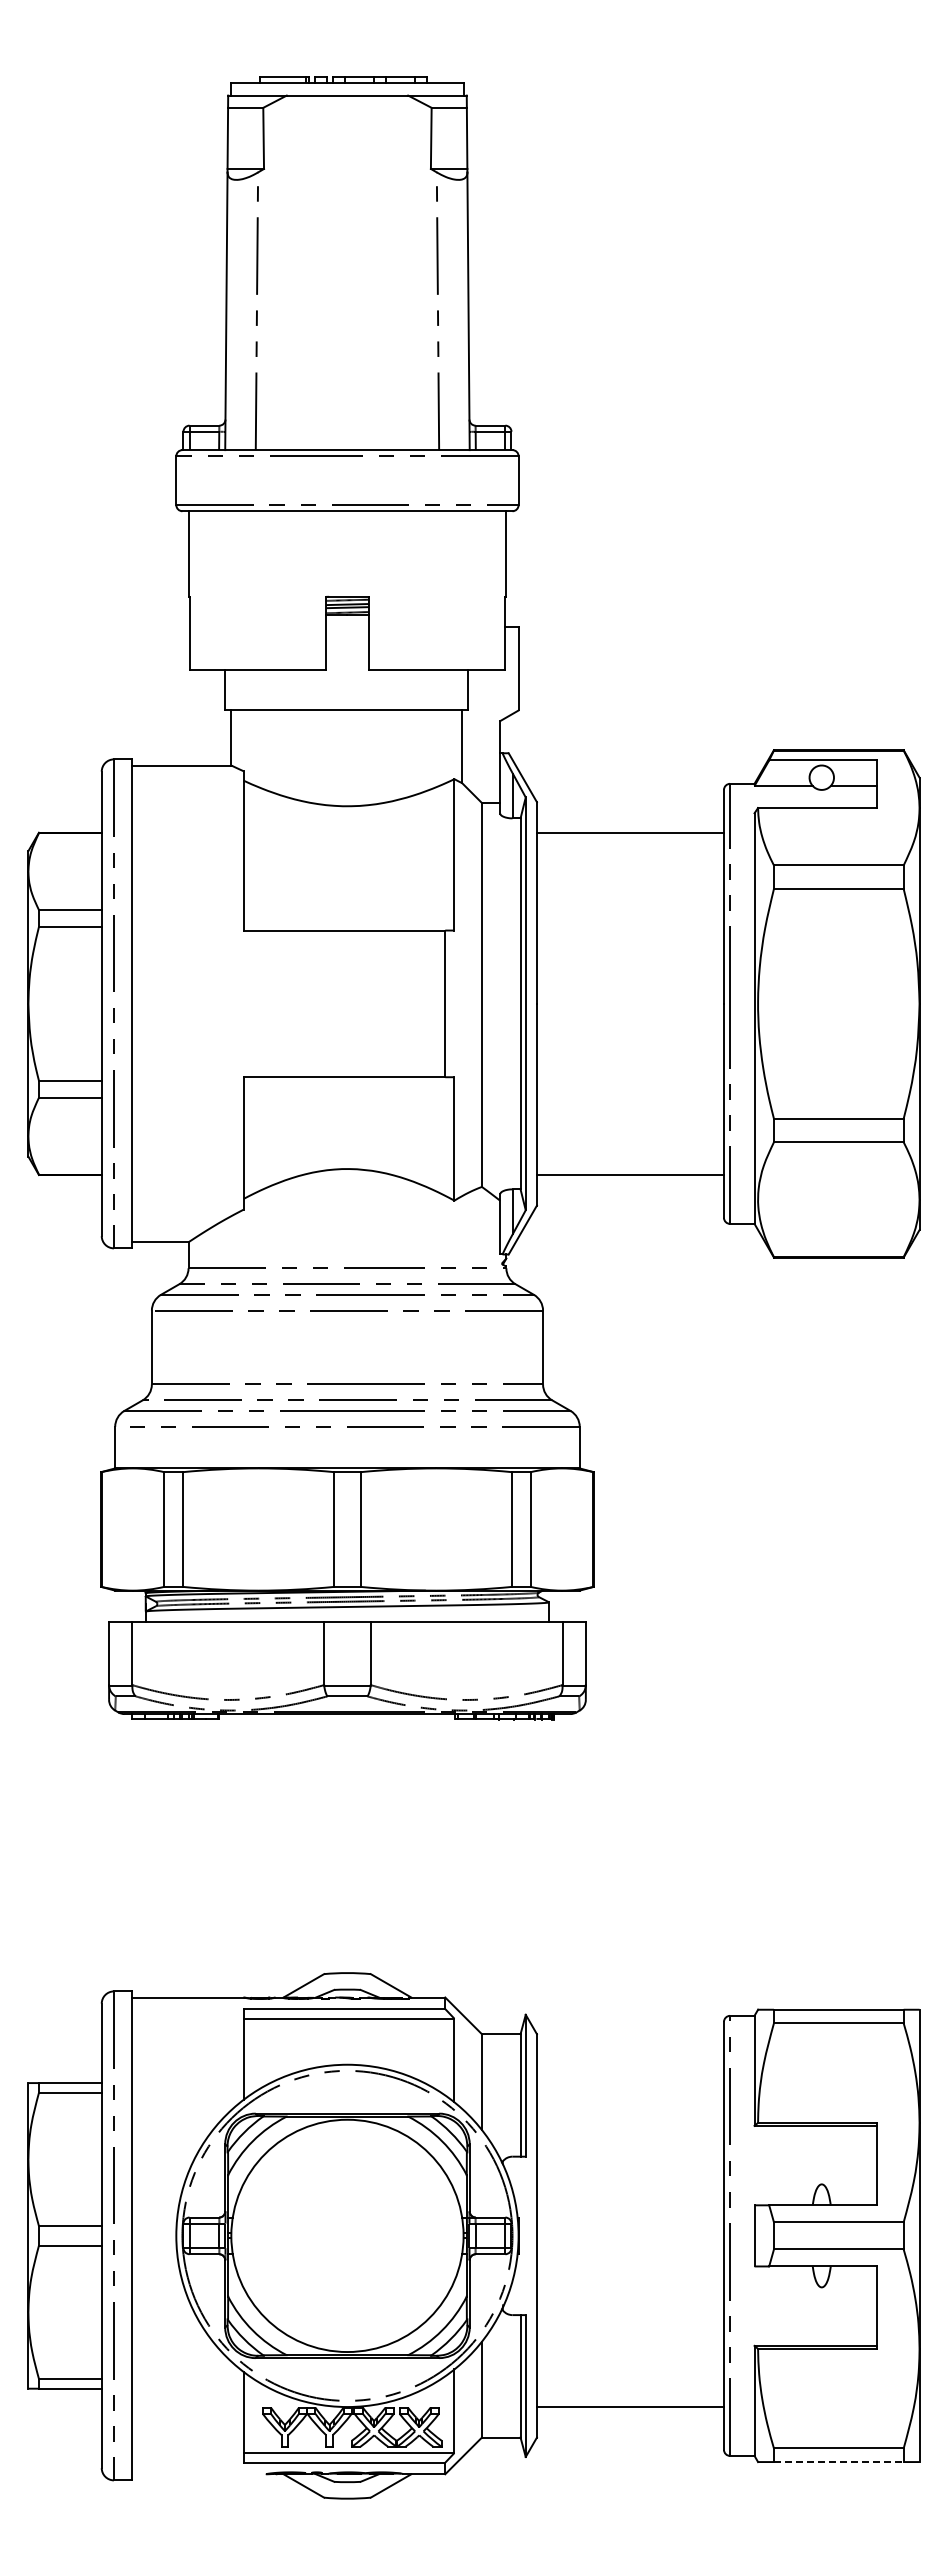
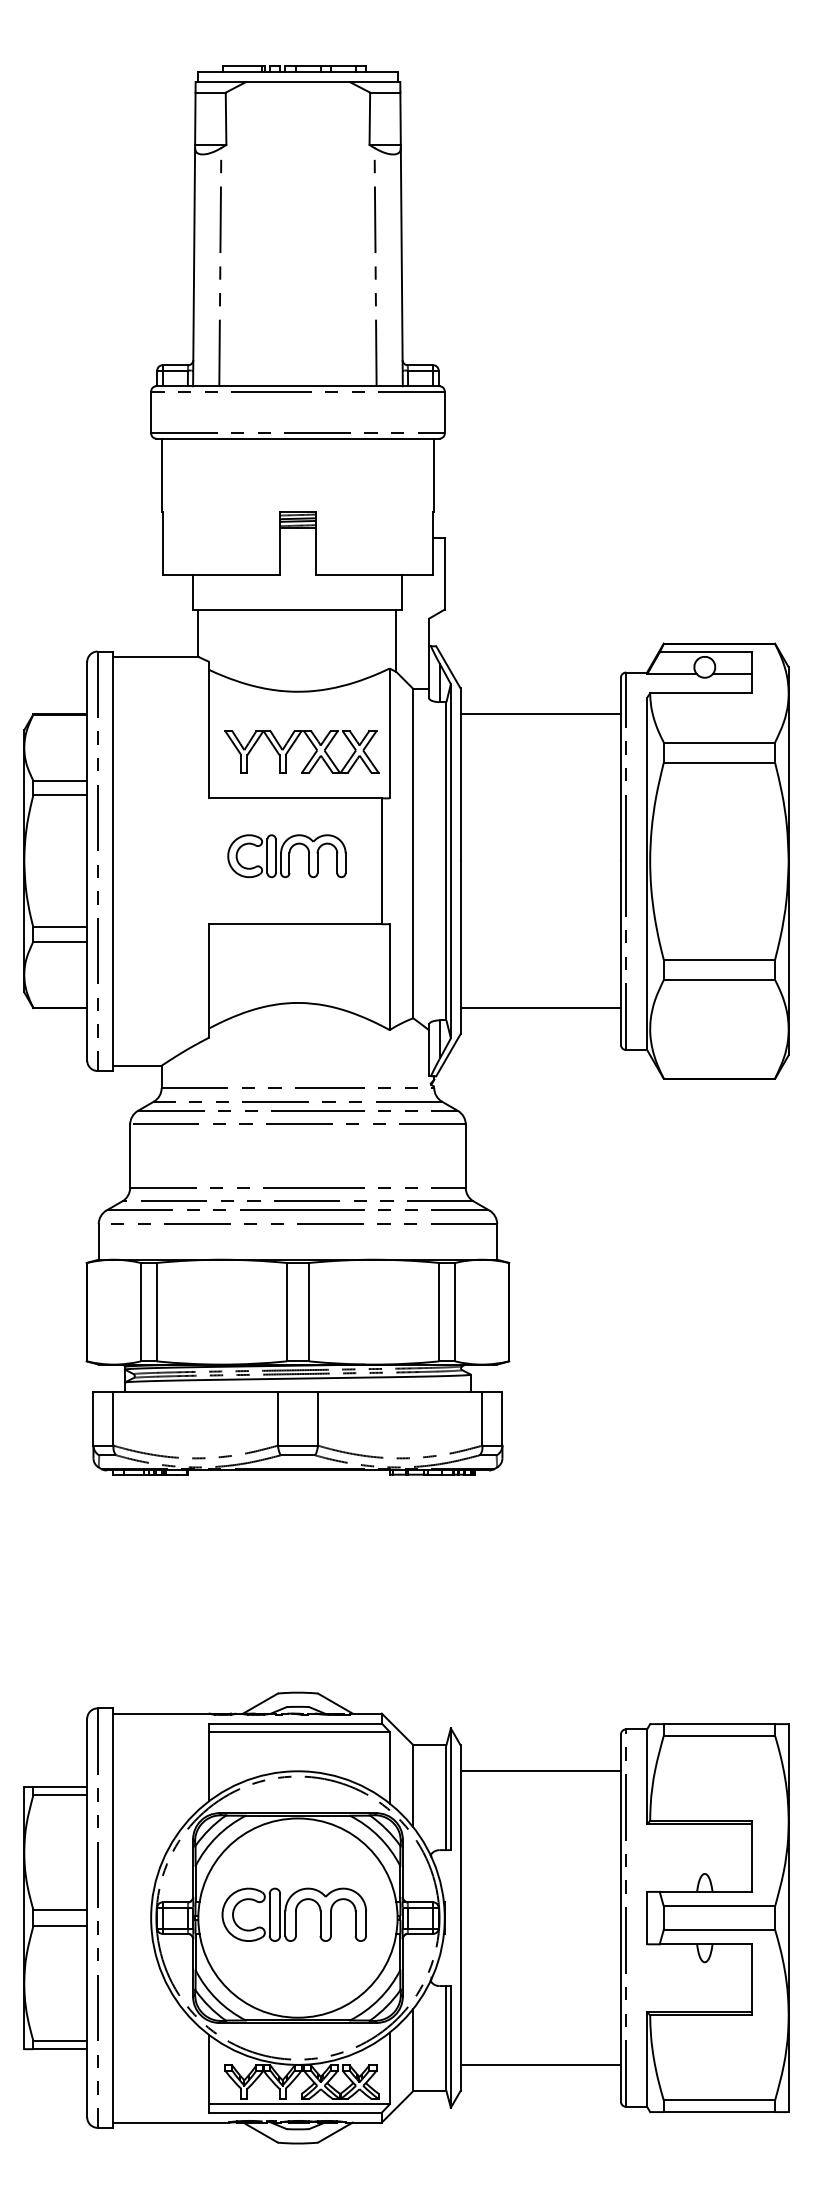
part: (362, 883) -> (310, 758), added
part: (334, 997) -> (286, 855), added
line: (629, 2064) -> (539, 1771), added
part: (342, 2231) -> (293, 1914), added
line: (838, 2462) -> (719, 2112), dashed -> solid
line: (199, 2474) -> (171, 2122), added

